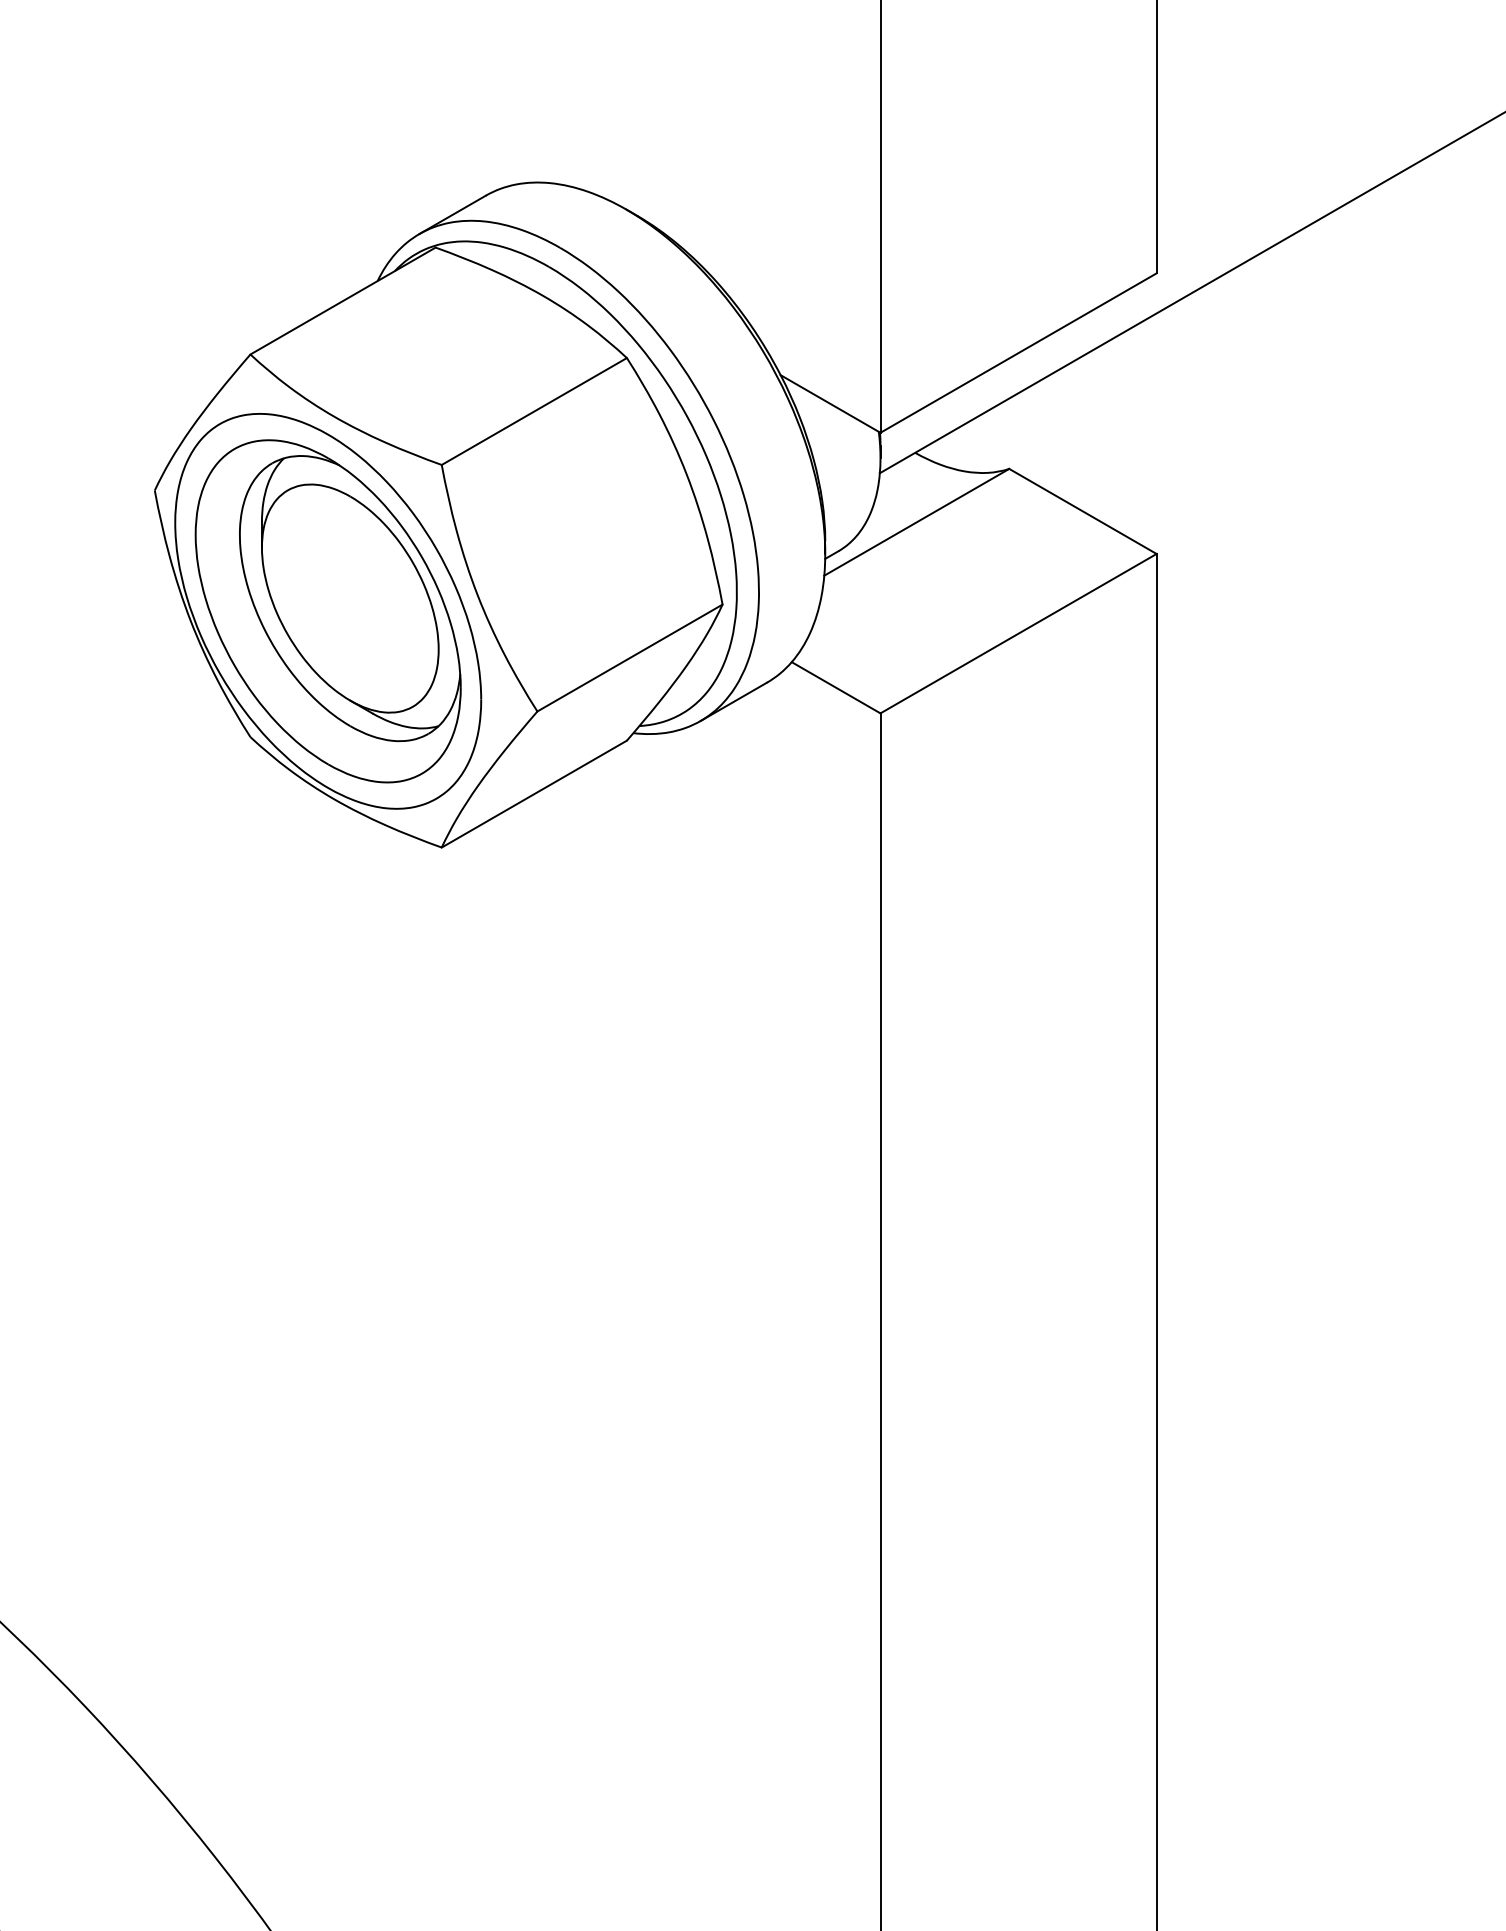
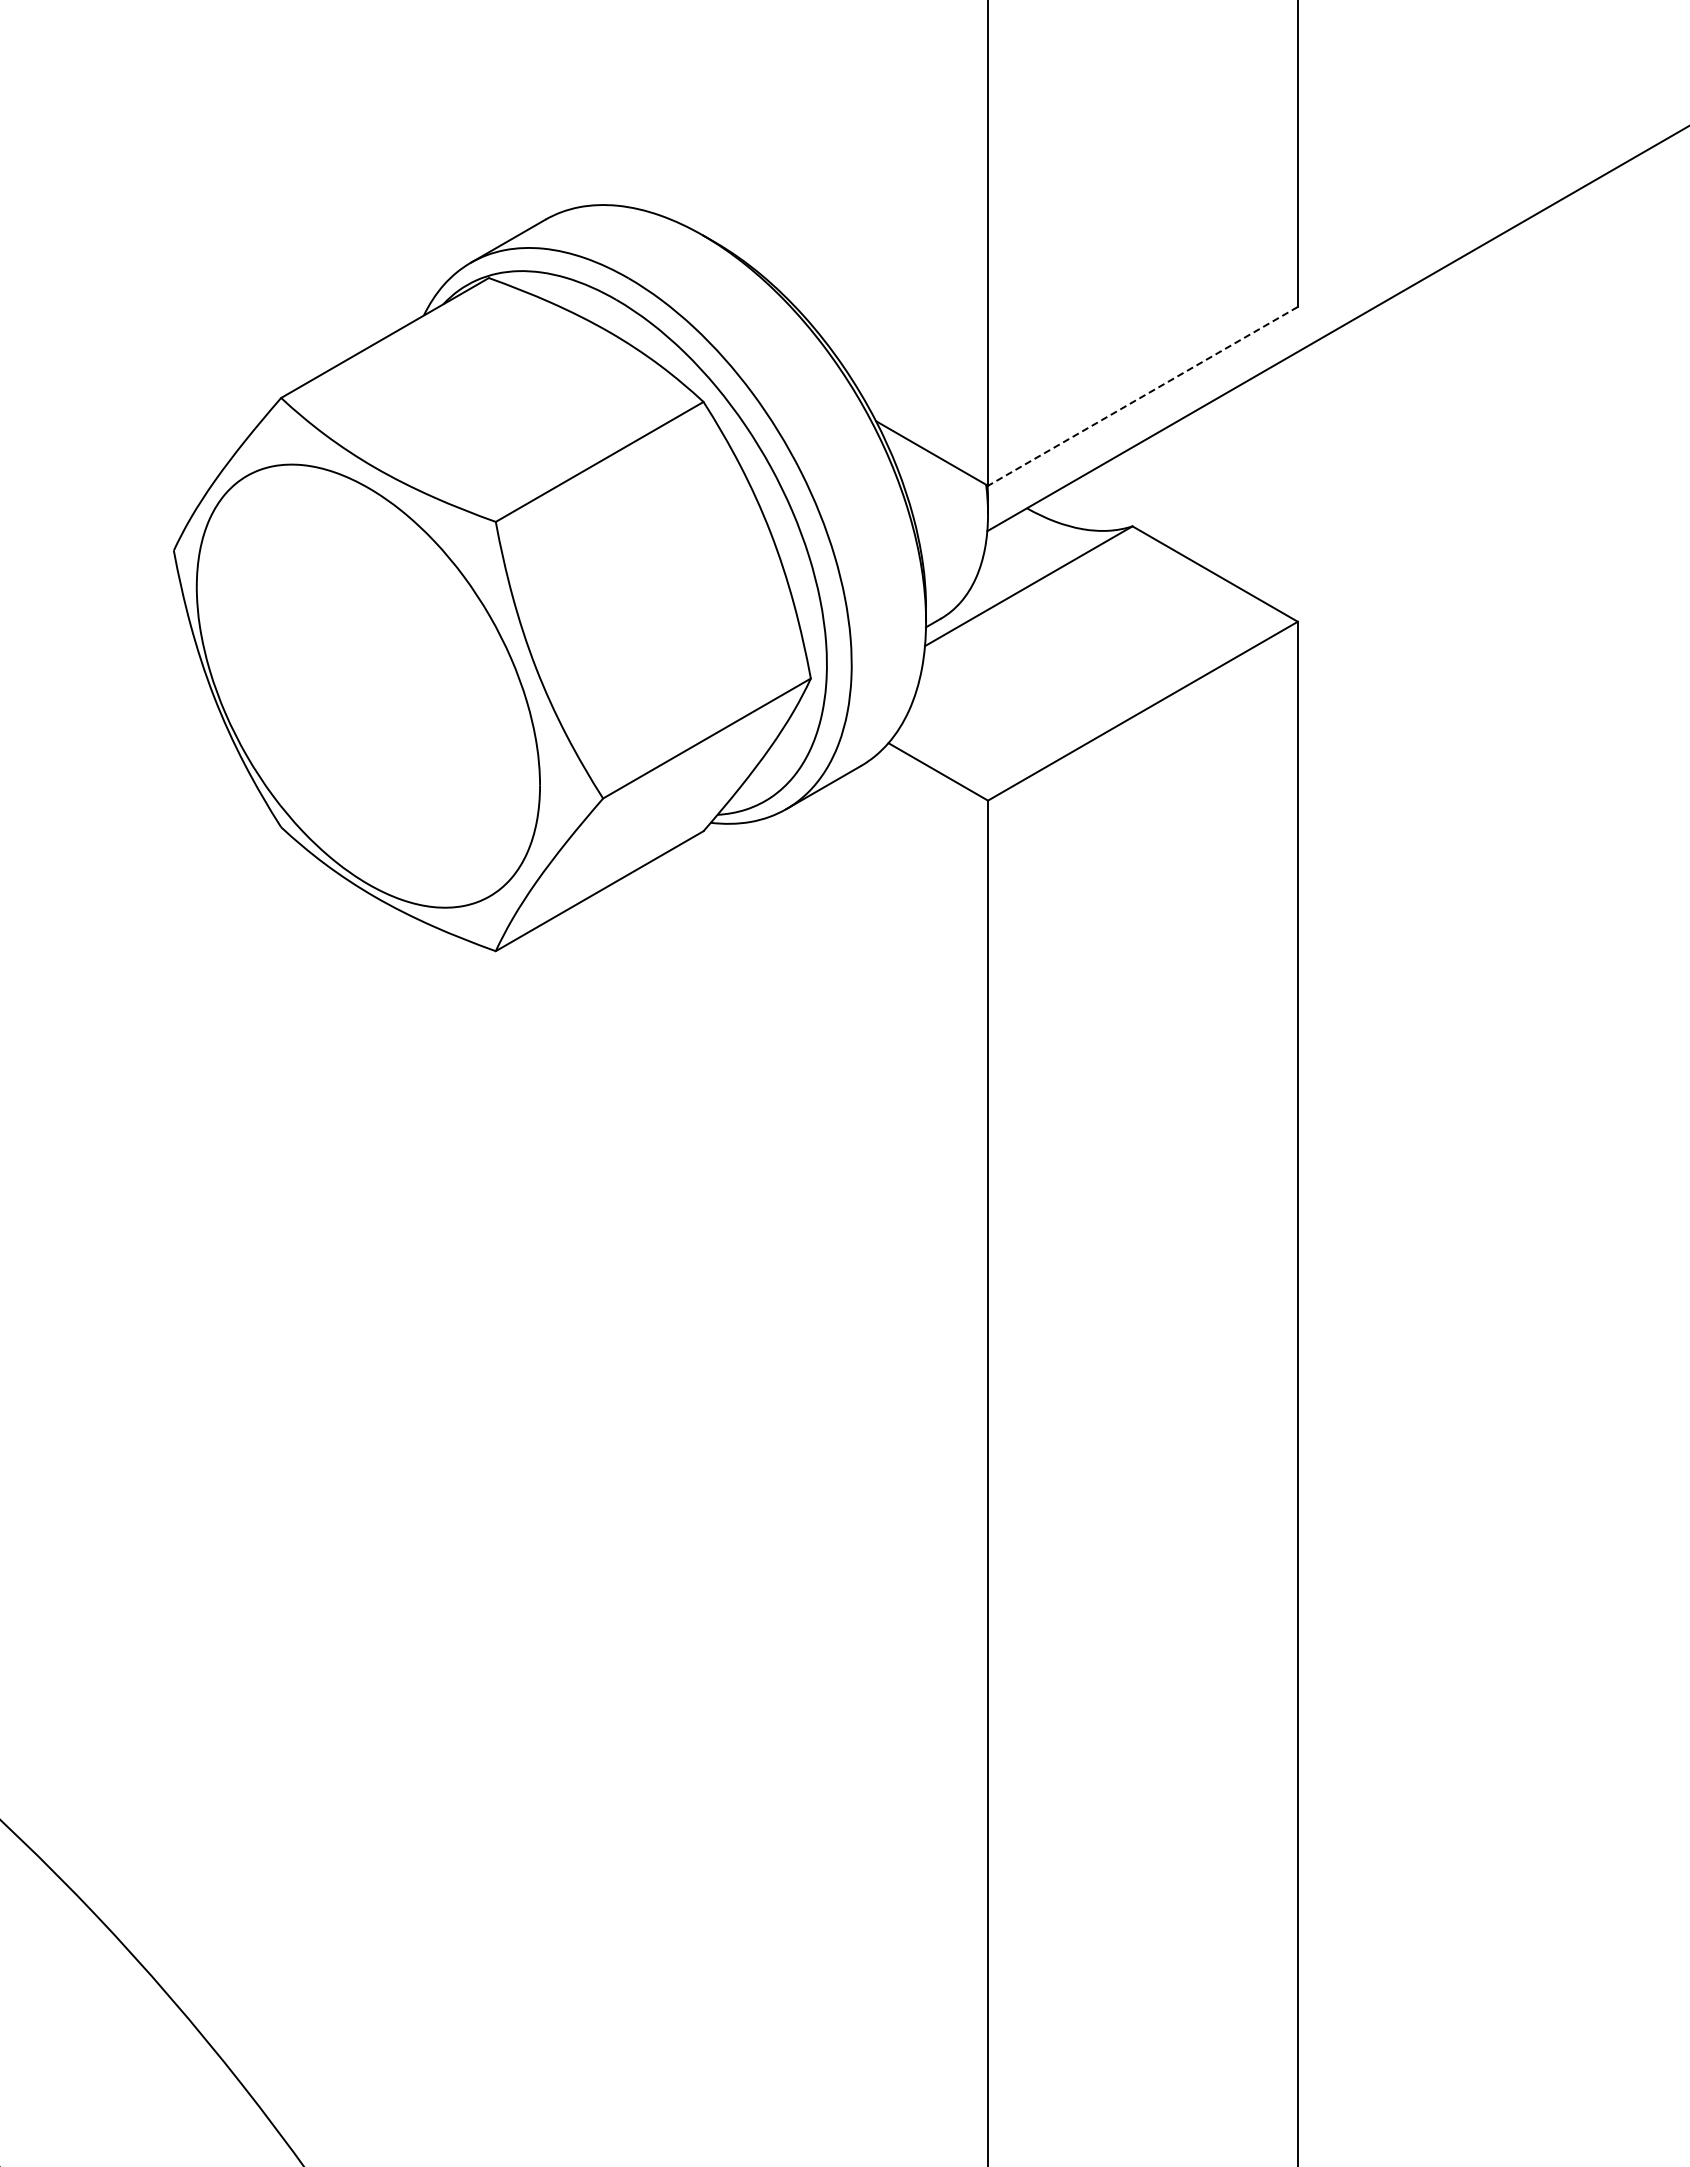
line: (1018, 353) -> (1142, 396), solid -> dashed
part: (327, 610) -> (367, 685), removed

